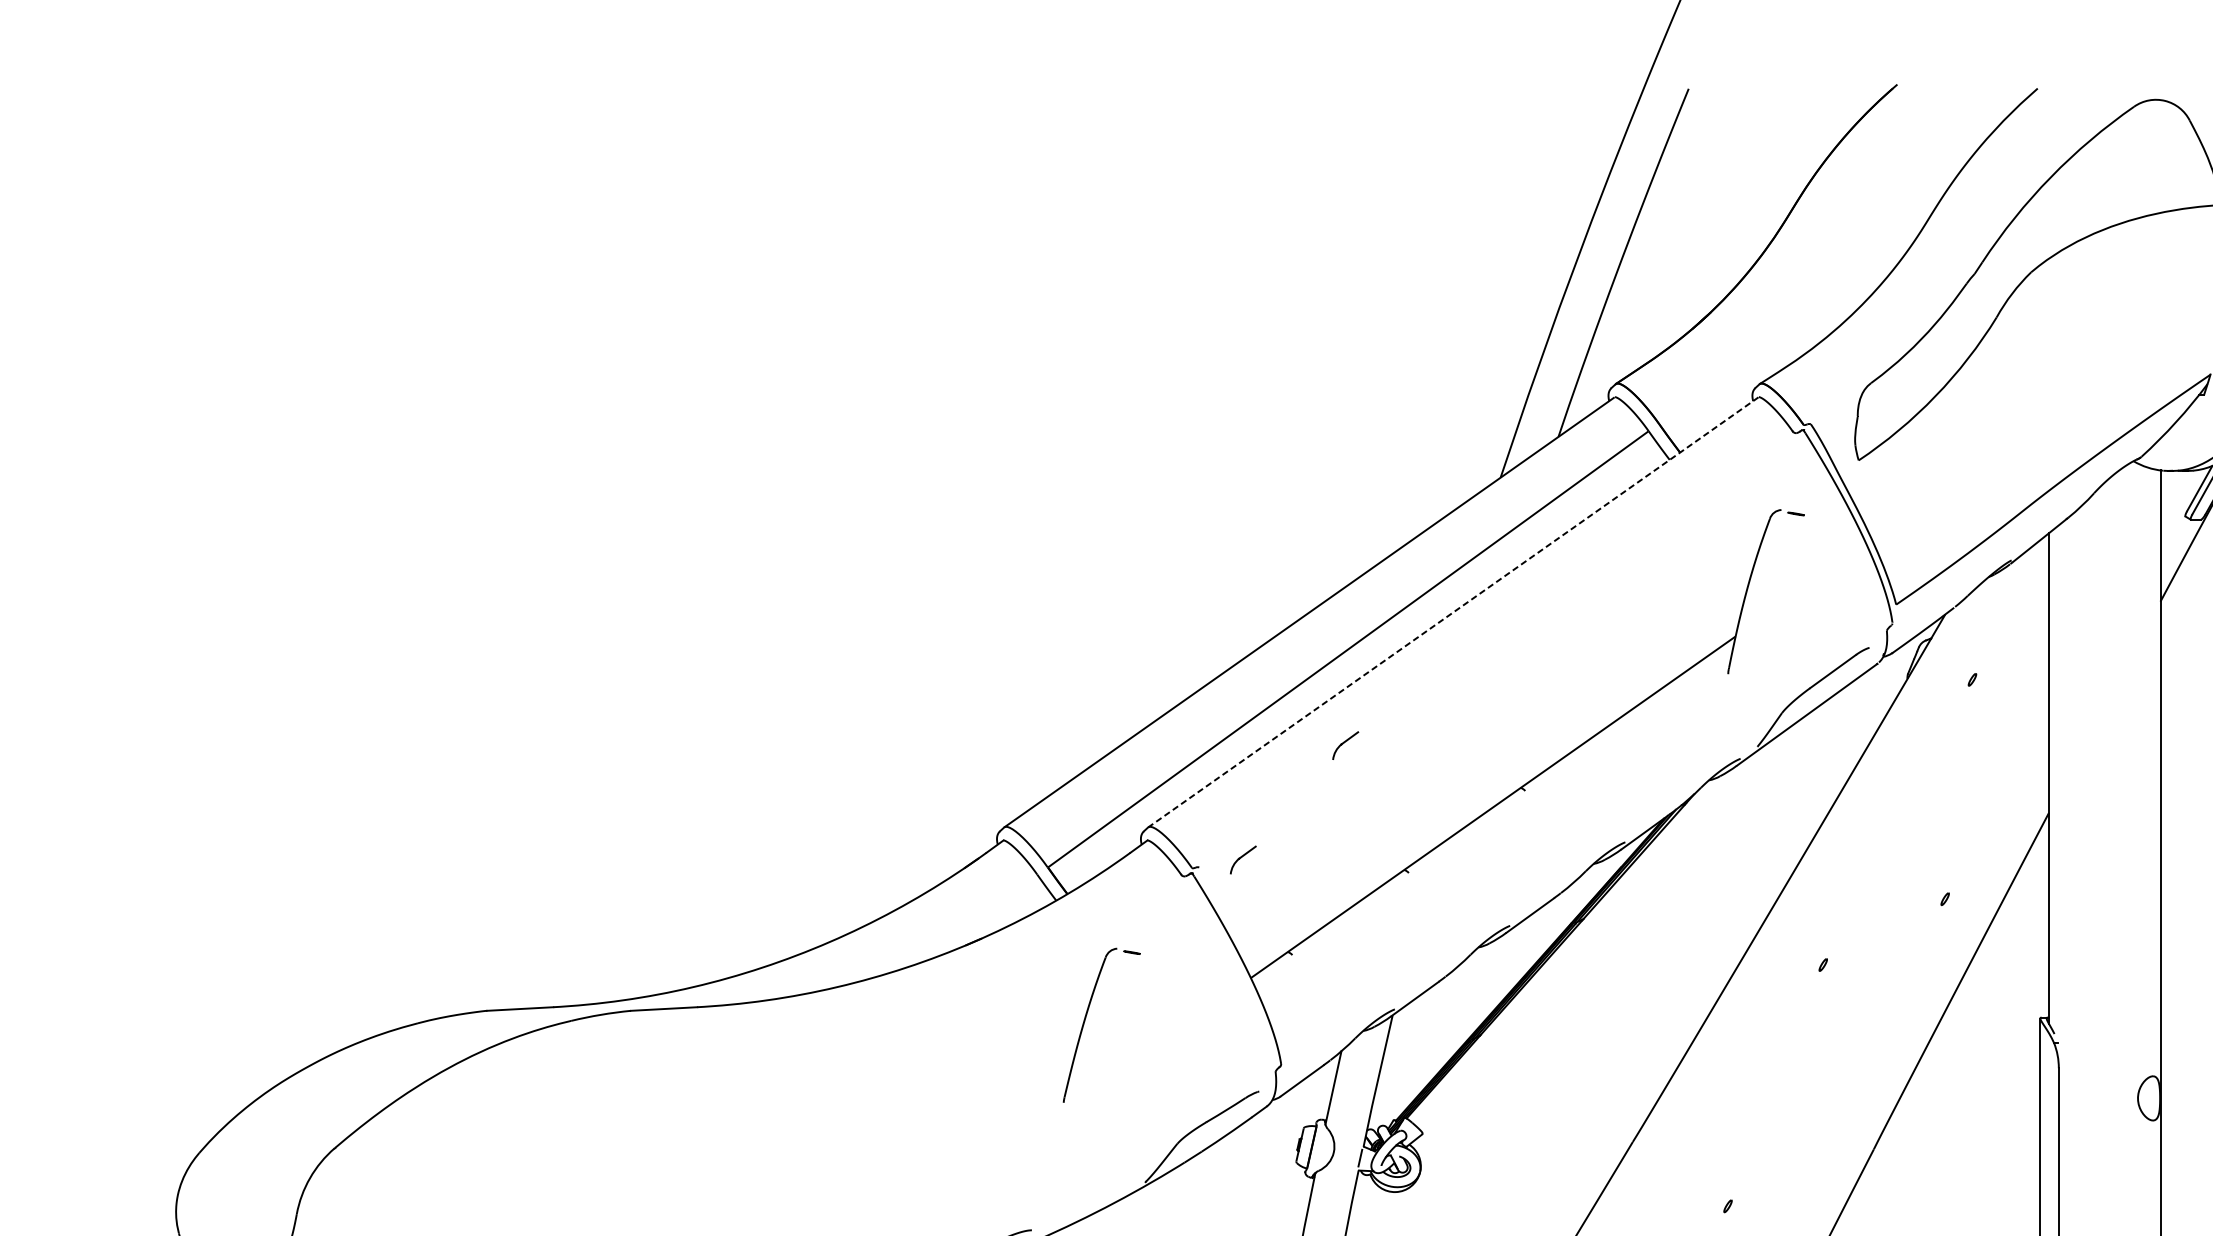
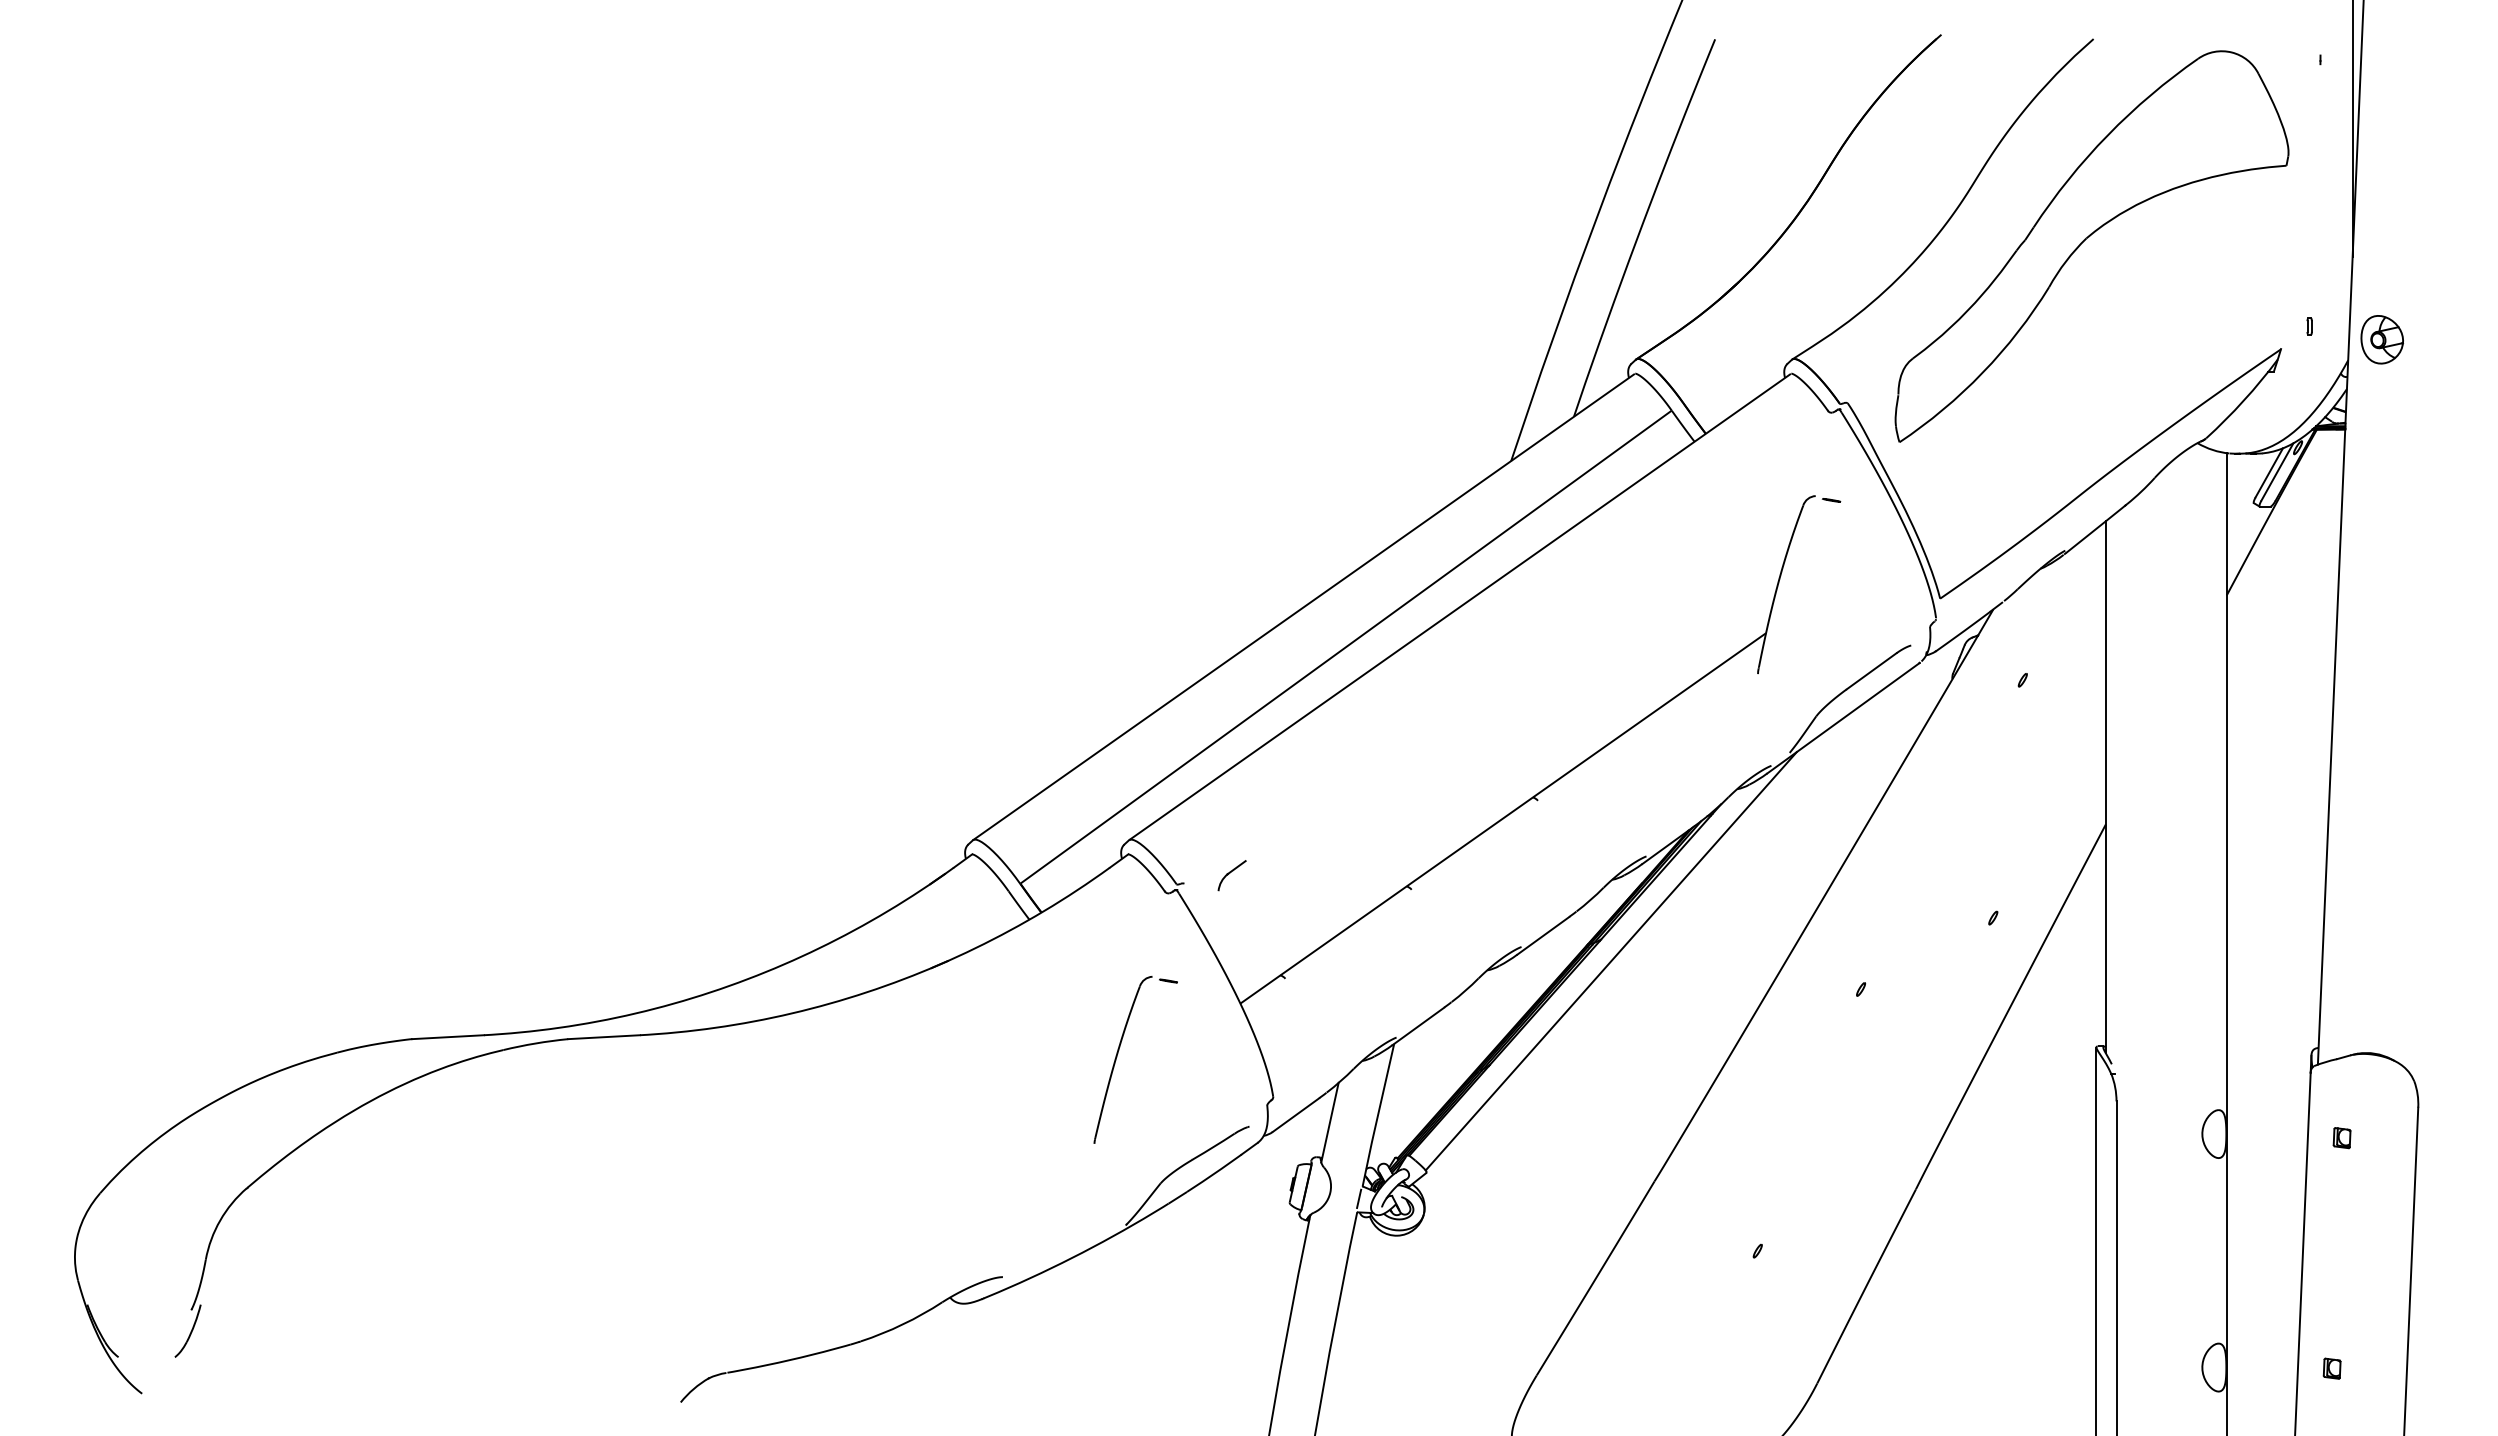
line: (1453, 611) -> (1460, 606), dashed -> solid
part: (1345, 745) -> (1342, 751), removed
line: (1592, 939) -> (1610, 961), added
part: (1085, 1019) -> (1118, 1053), moved

